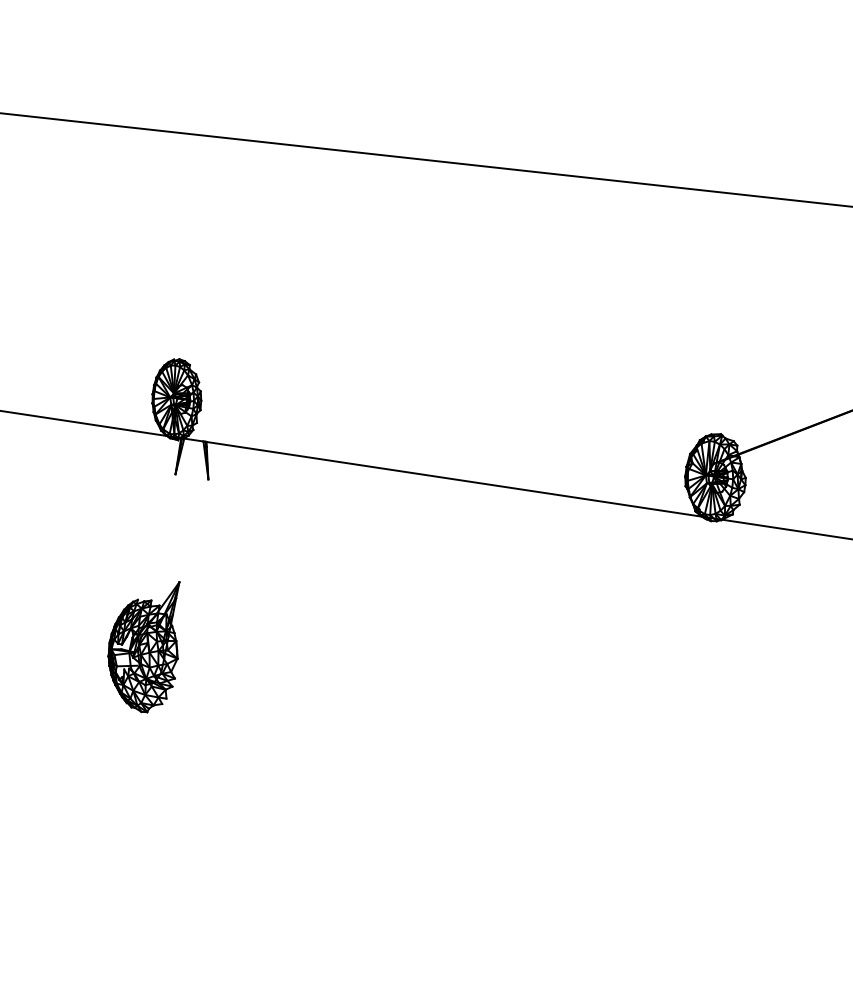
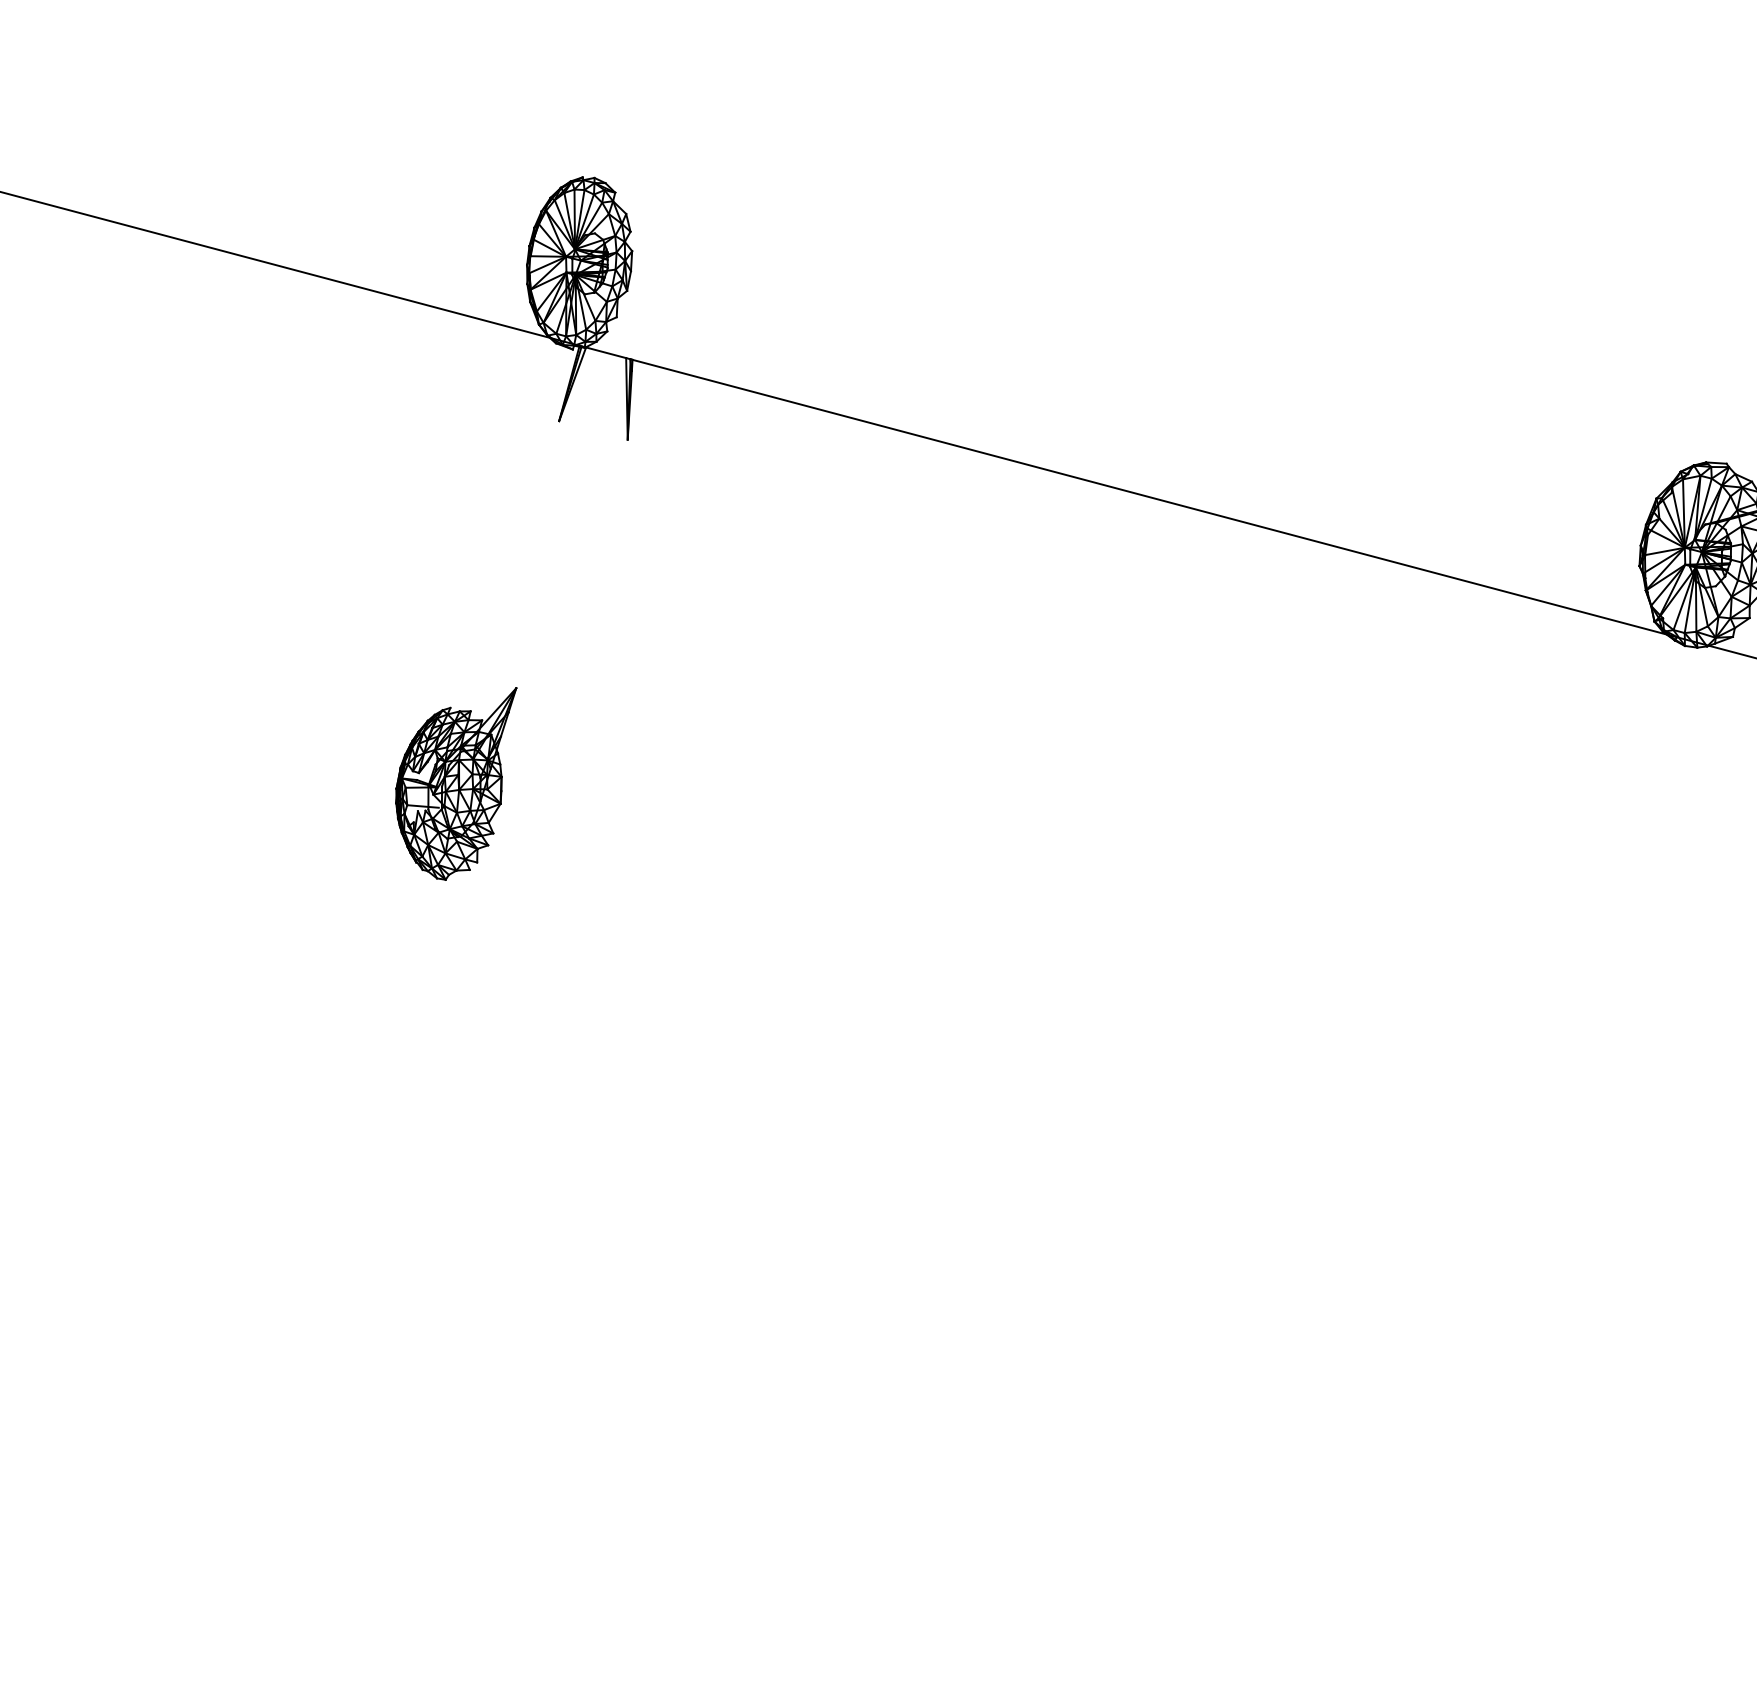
part: (143, 646) -> (450, 779), size x0.71

